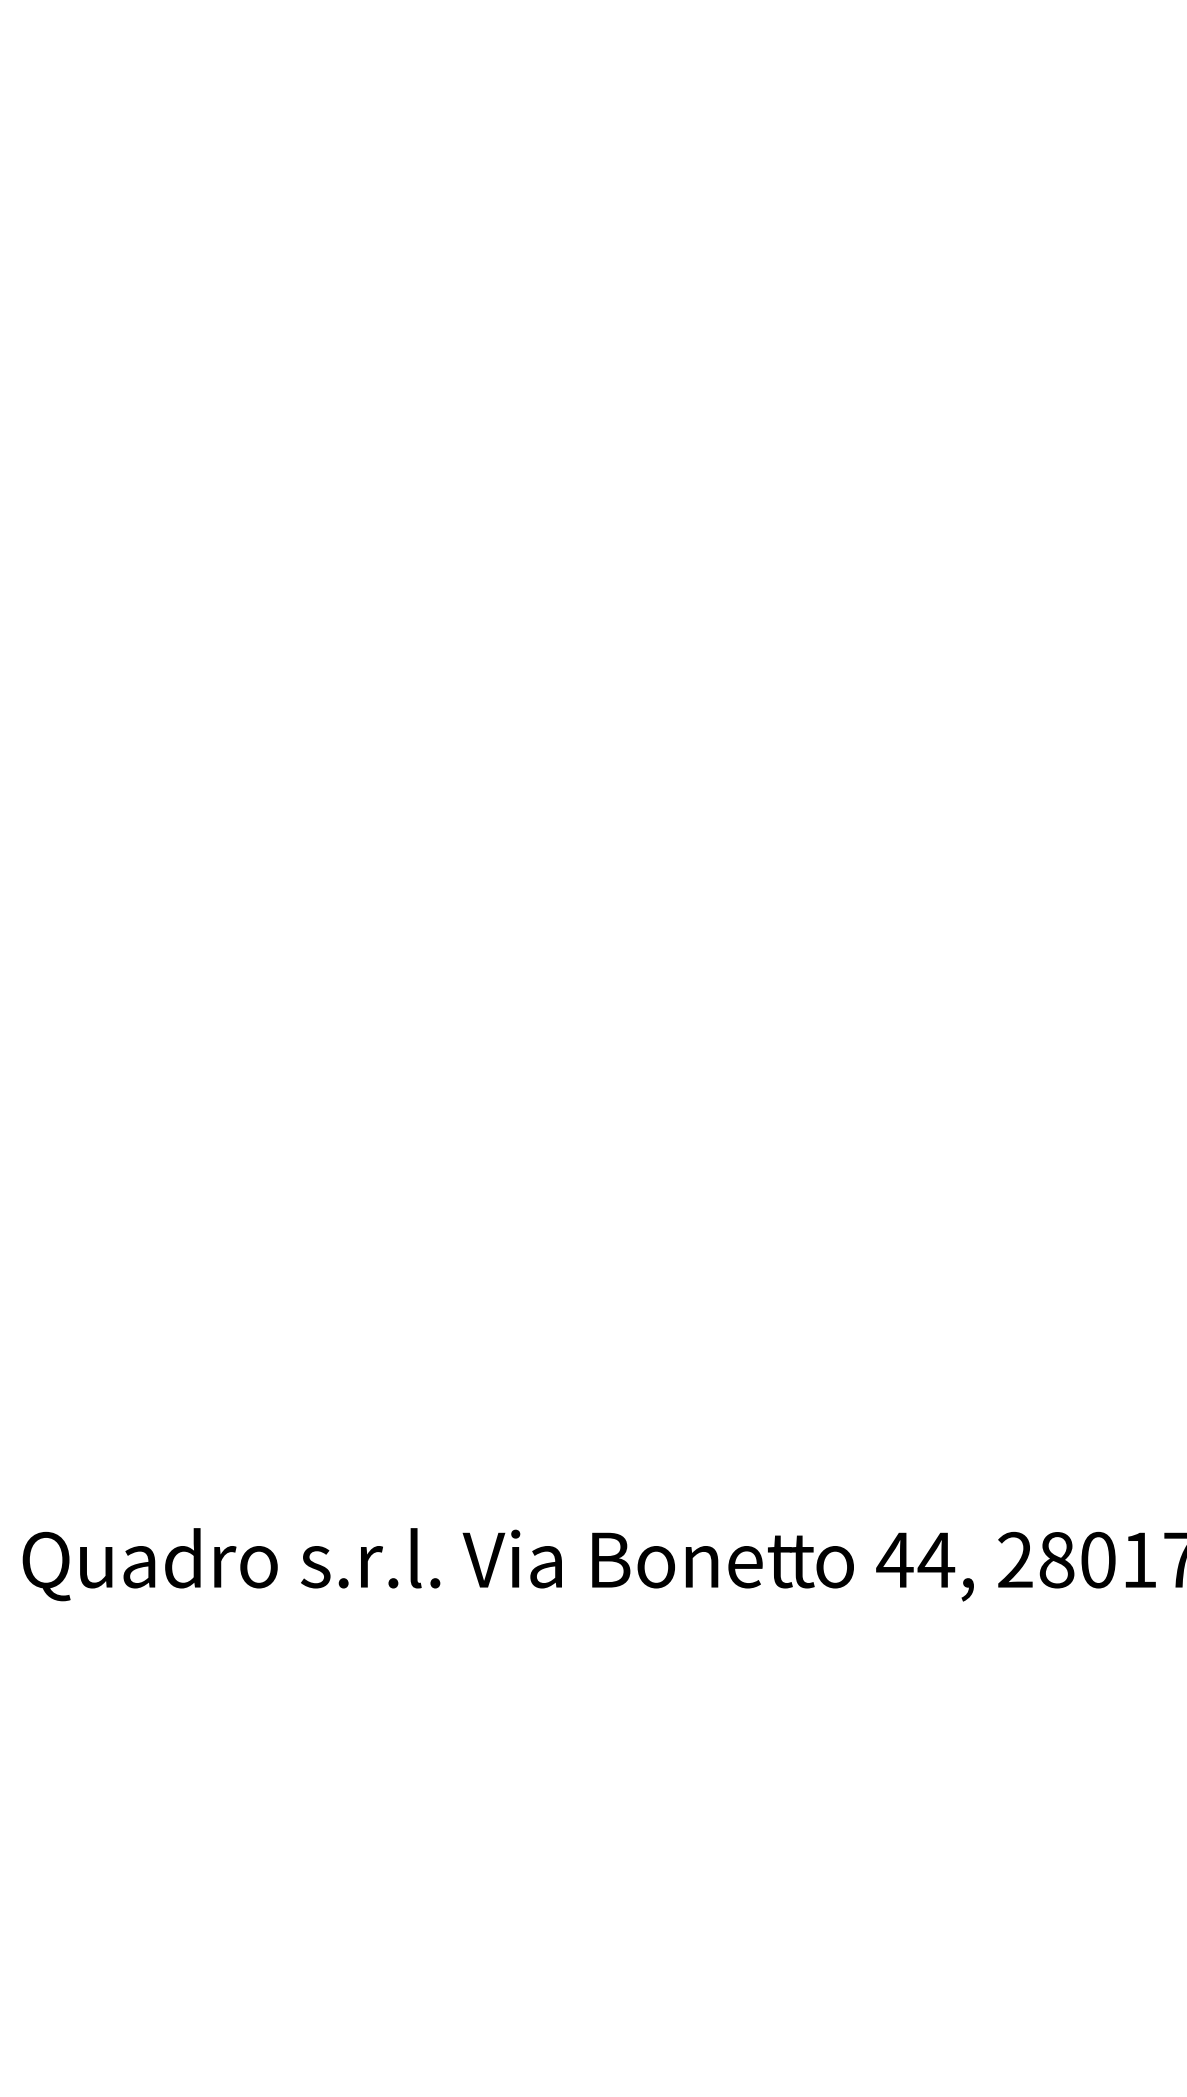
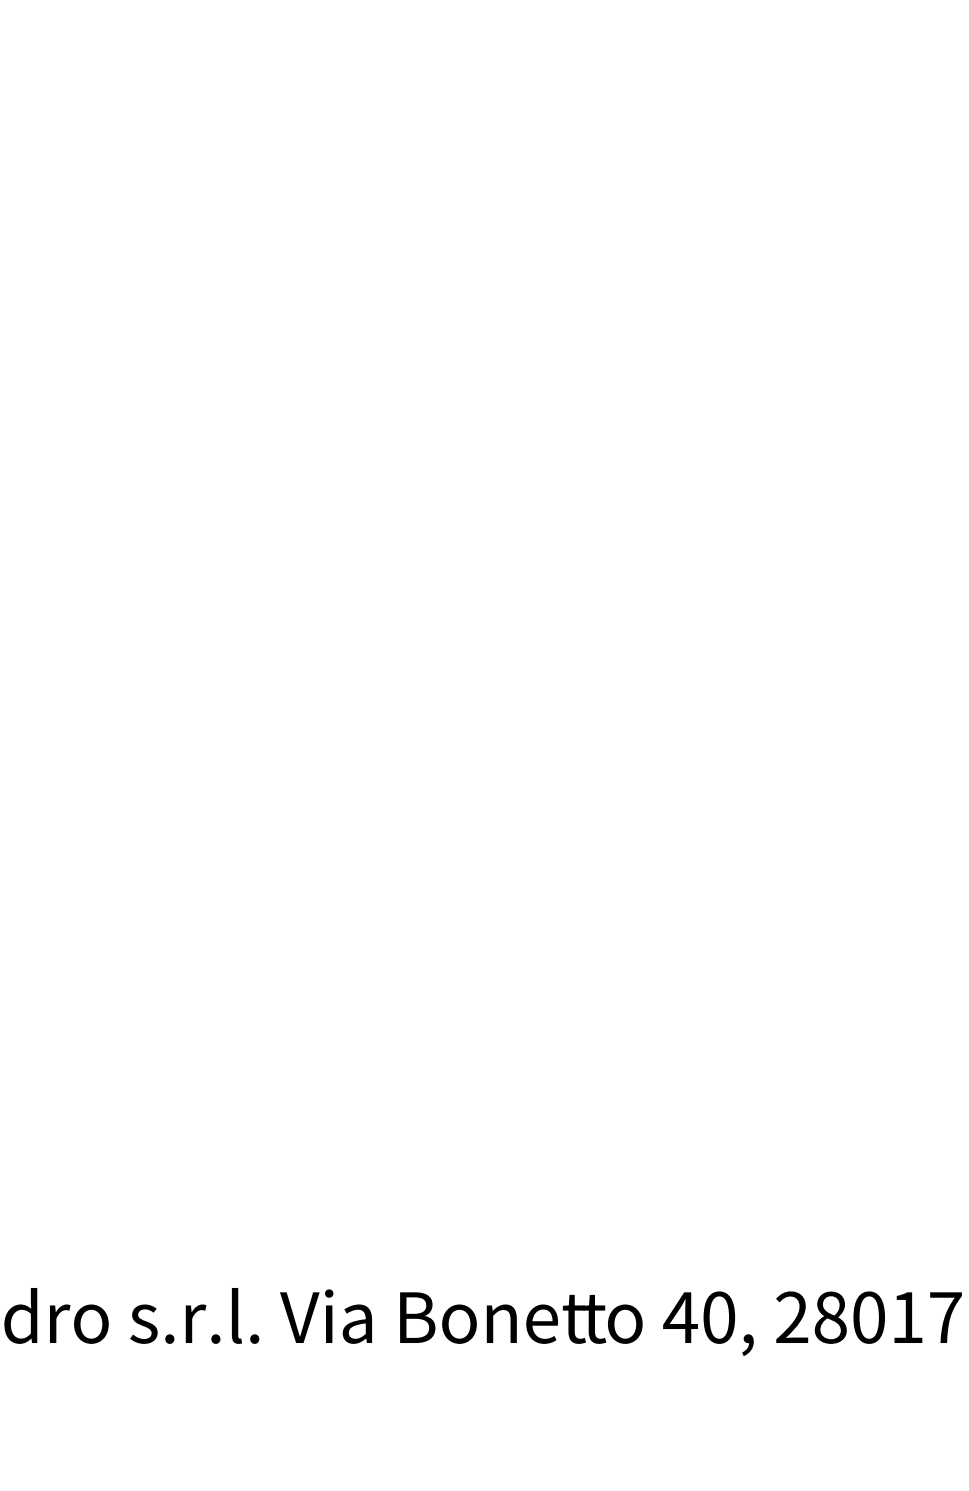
text: (936, 1559) -> (719, 1317), 44, -> 40,

